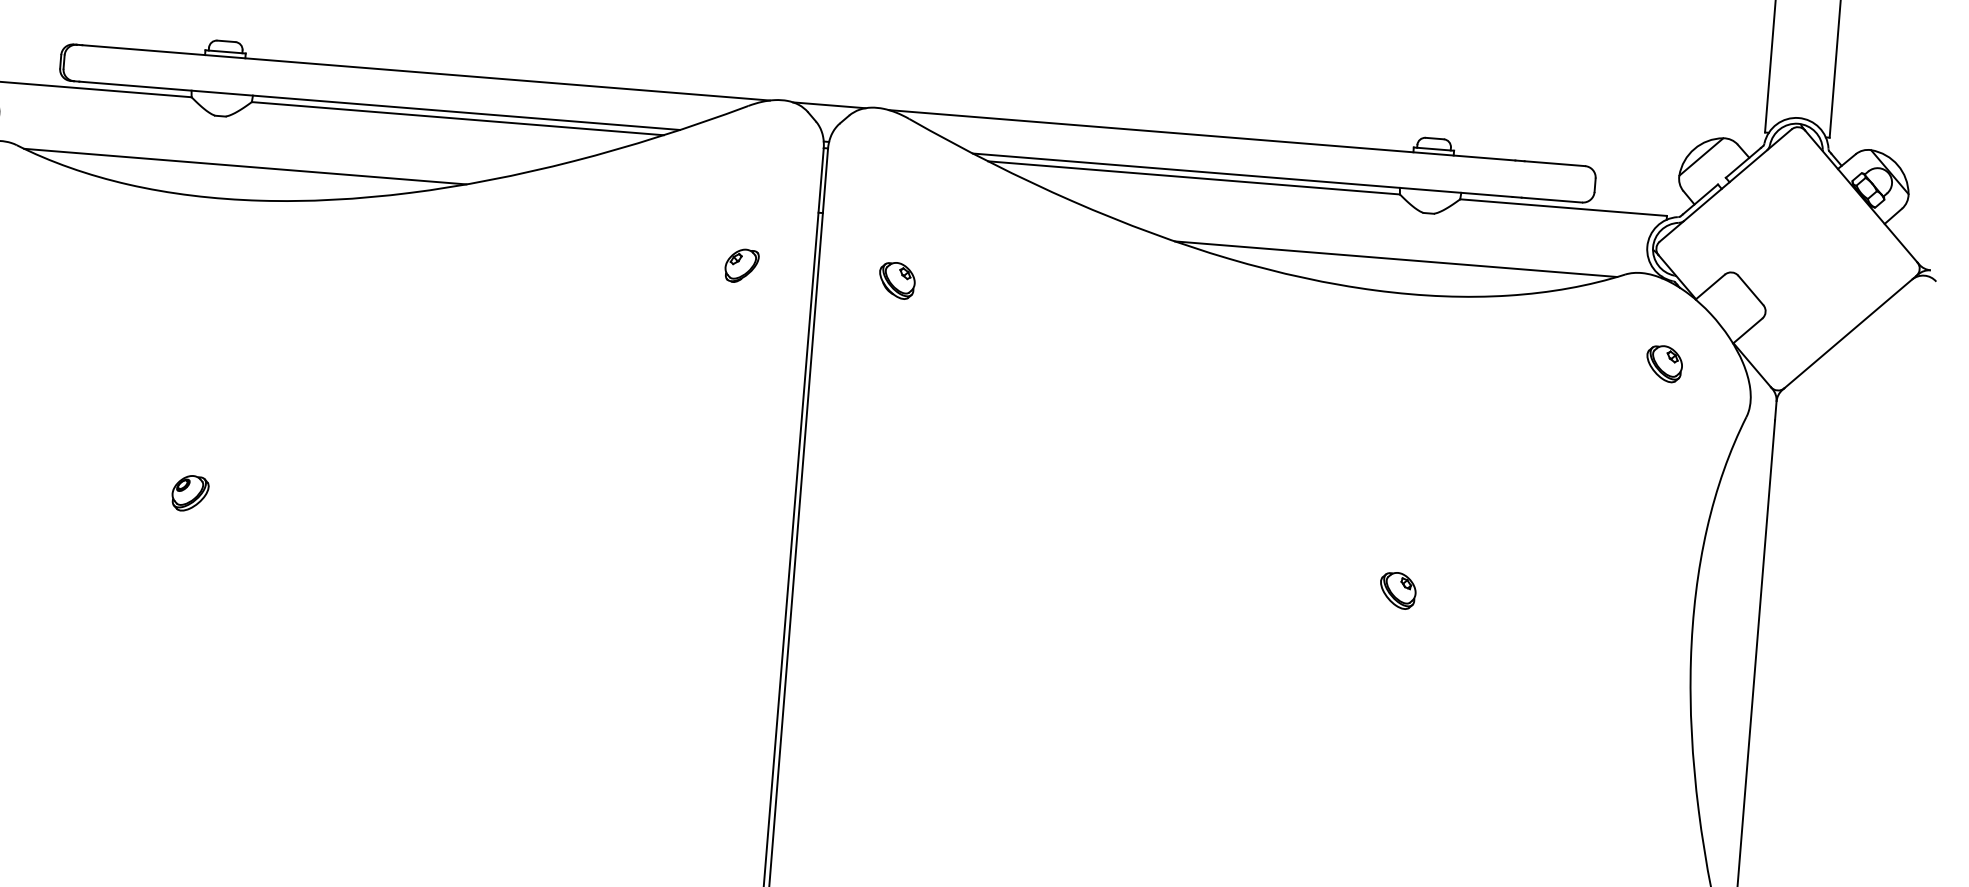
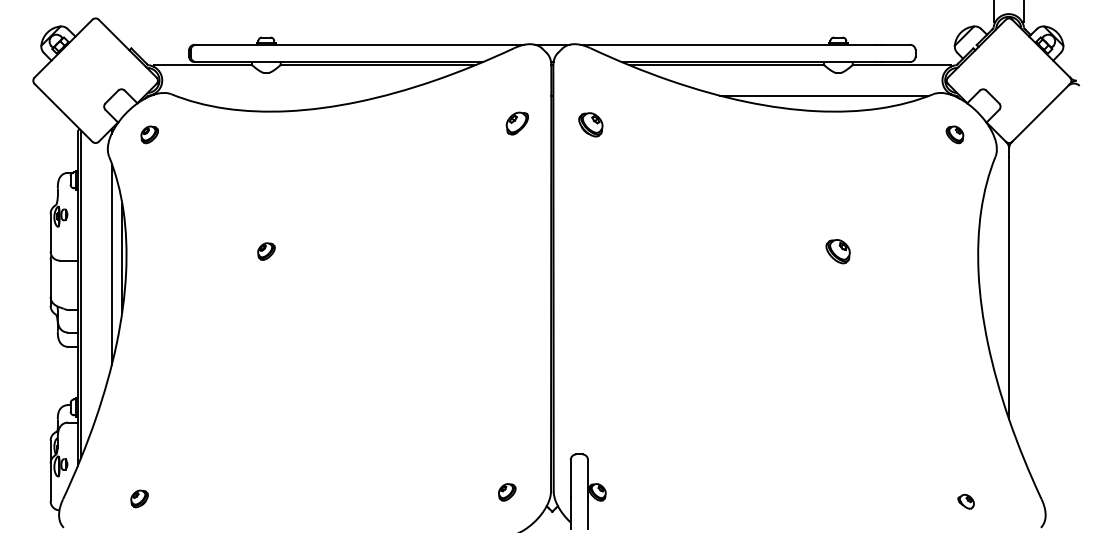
line: (244, 166) -> (279, 95), removed
part: (740, 265) -> (516, 123), size x1.4
part: (896, 280) -> (590, 124), size x1.4
part: (1398, 590) -> (838, 251), size x1.4

